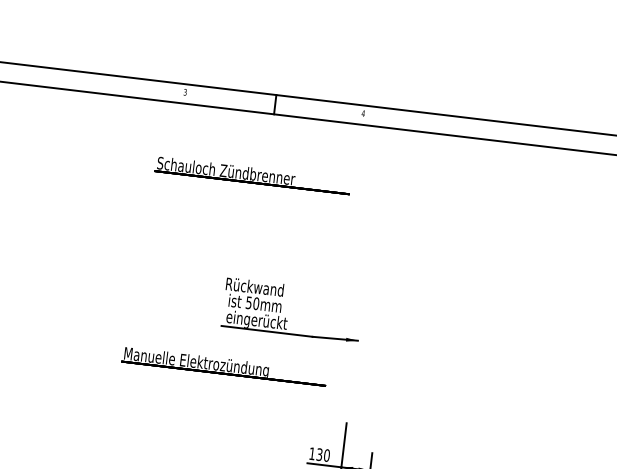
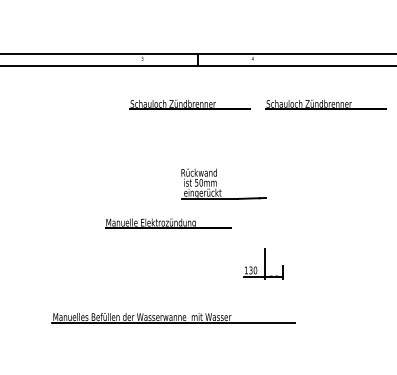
part: (471, 201) -> (325, 104), added
part: (224, 366) -> (168, 223), moved

